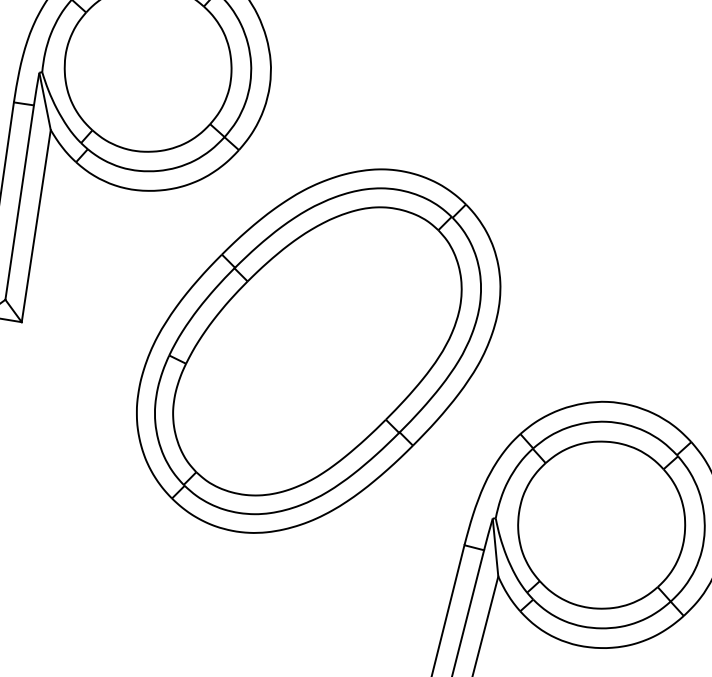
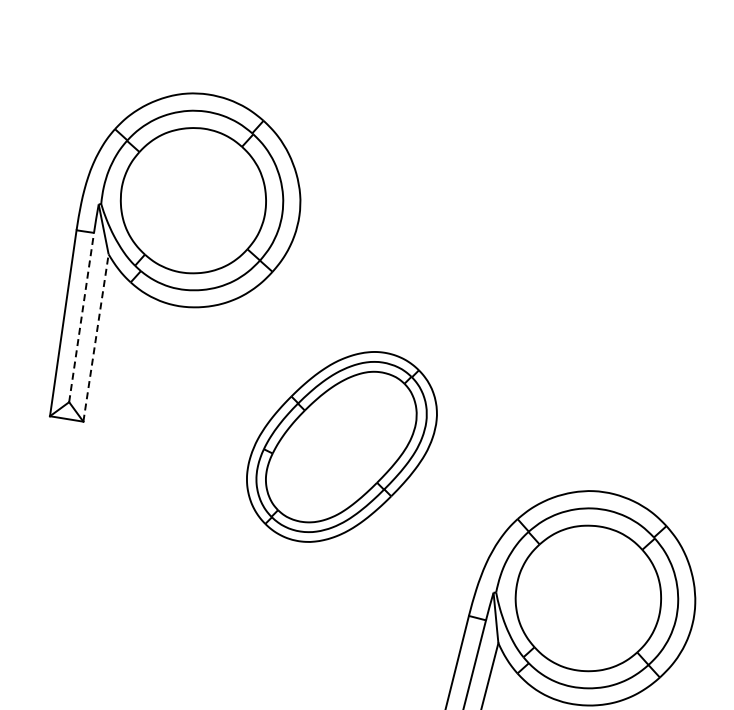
line: (19, 202) -> (81, 317), solid -> dashed
line: (36, 226) -> (96, 338), solid -> dashed
part: (318, 350) -> (341, 446), size x0.6

